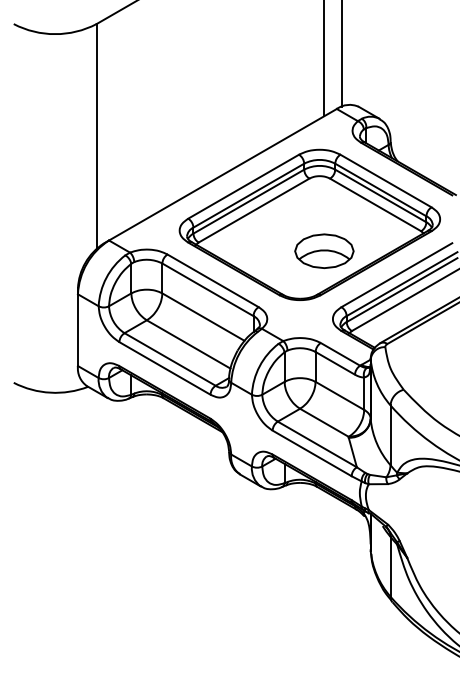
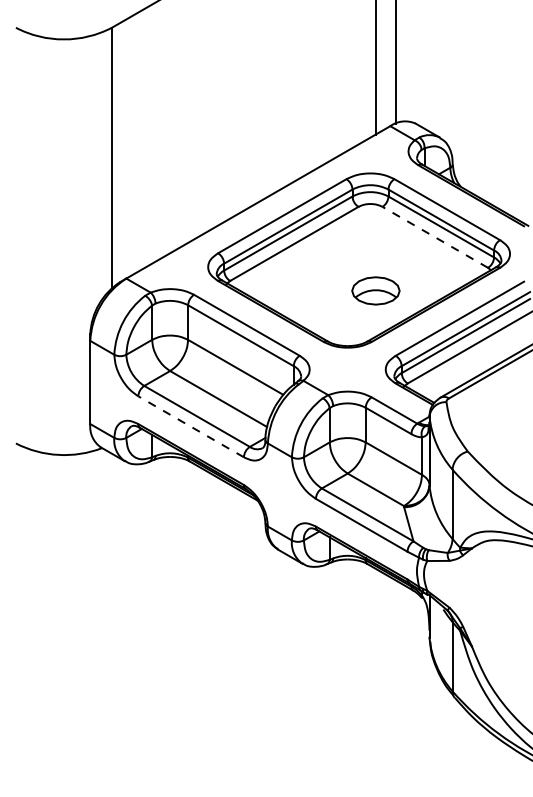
line: (375, 204) -> (435, 236), solid -> dashed
part: (324, 250) -> (376, 290), size x0.7
line: (164, 368) -> (190, 426), solid -> dashed

